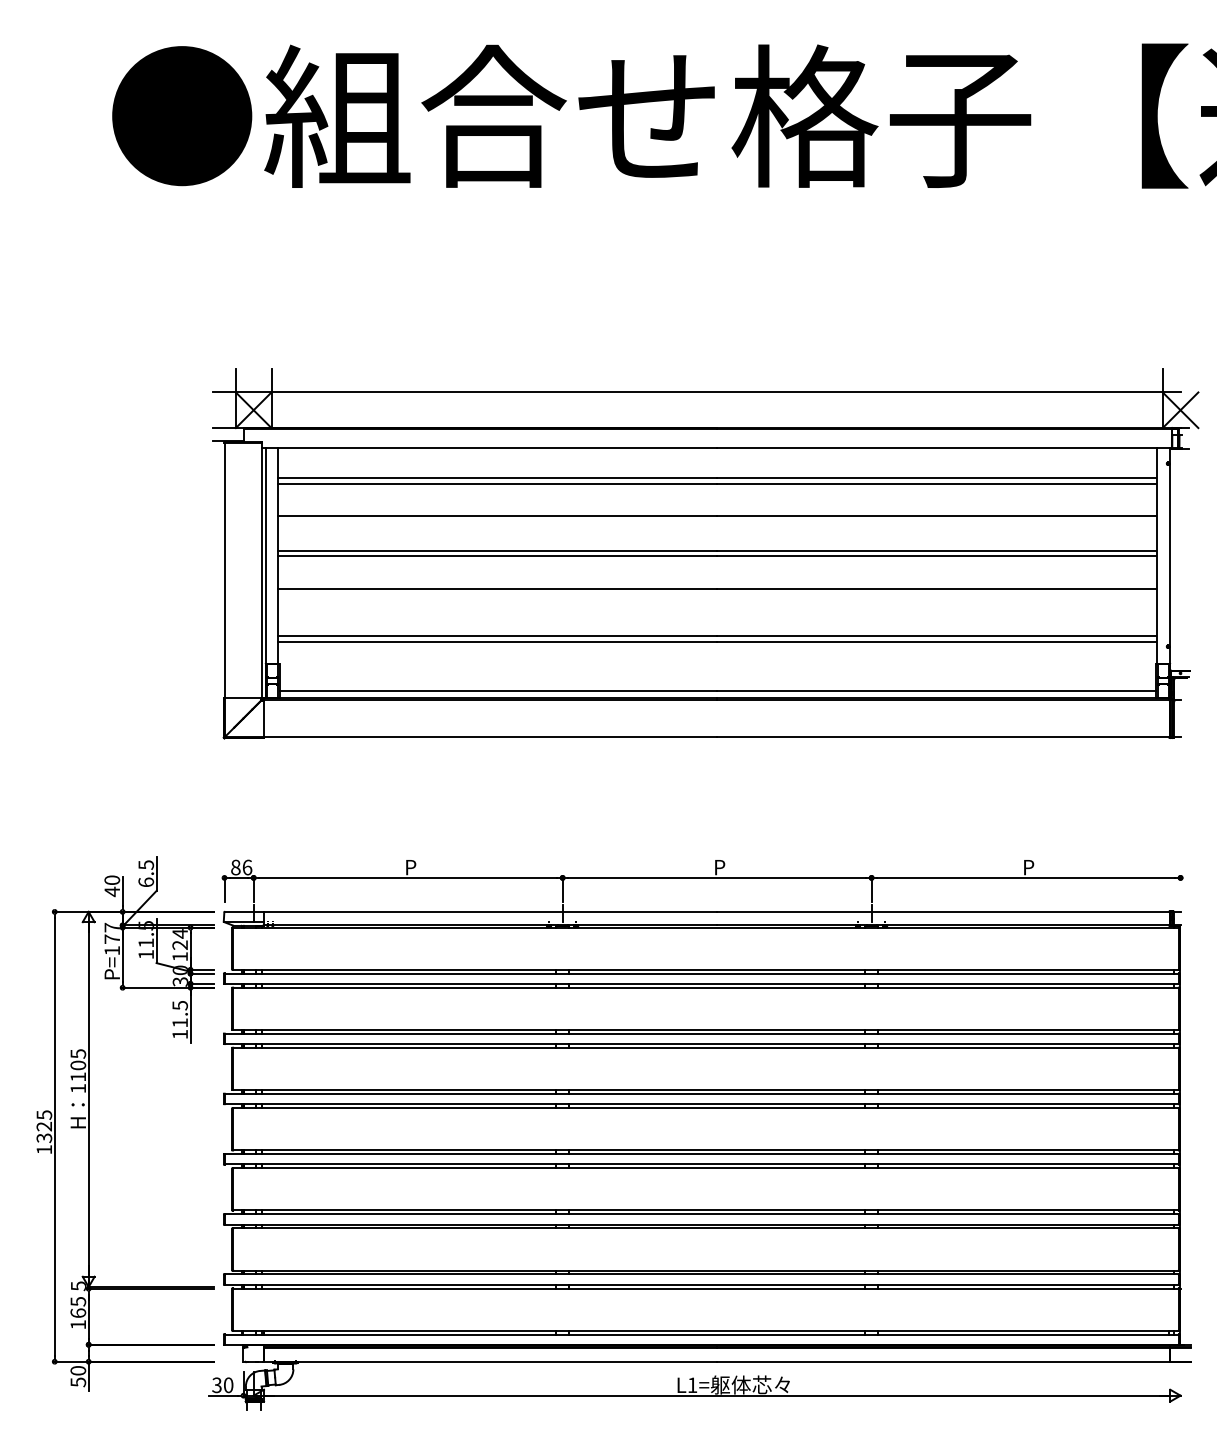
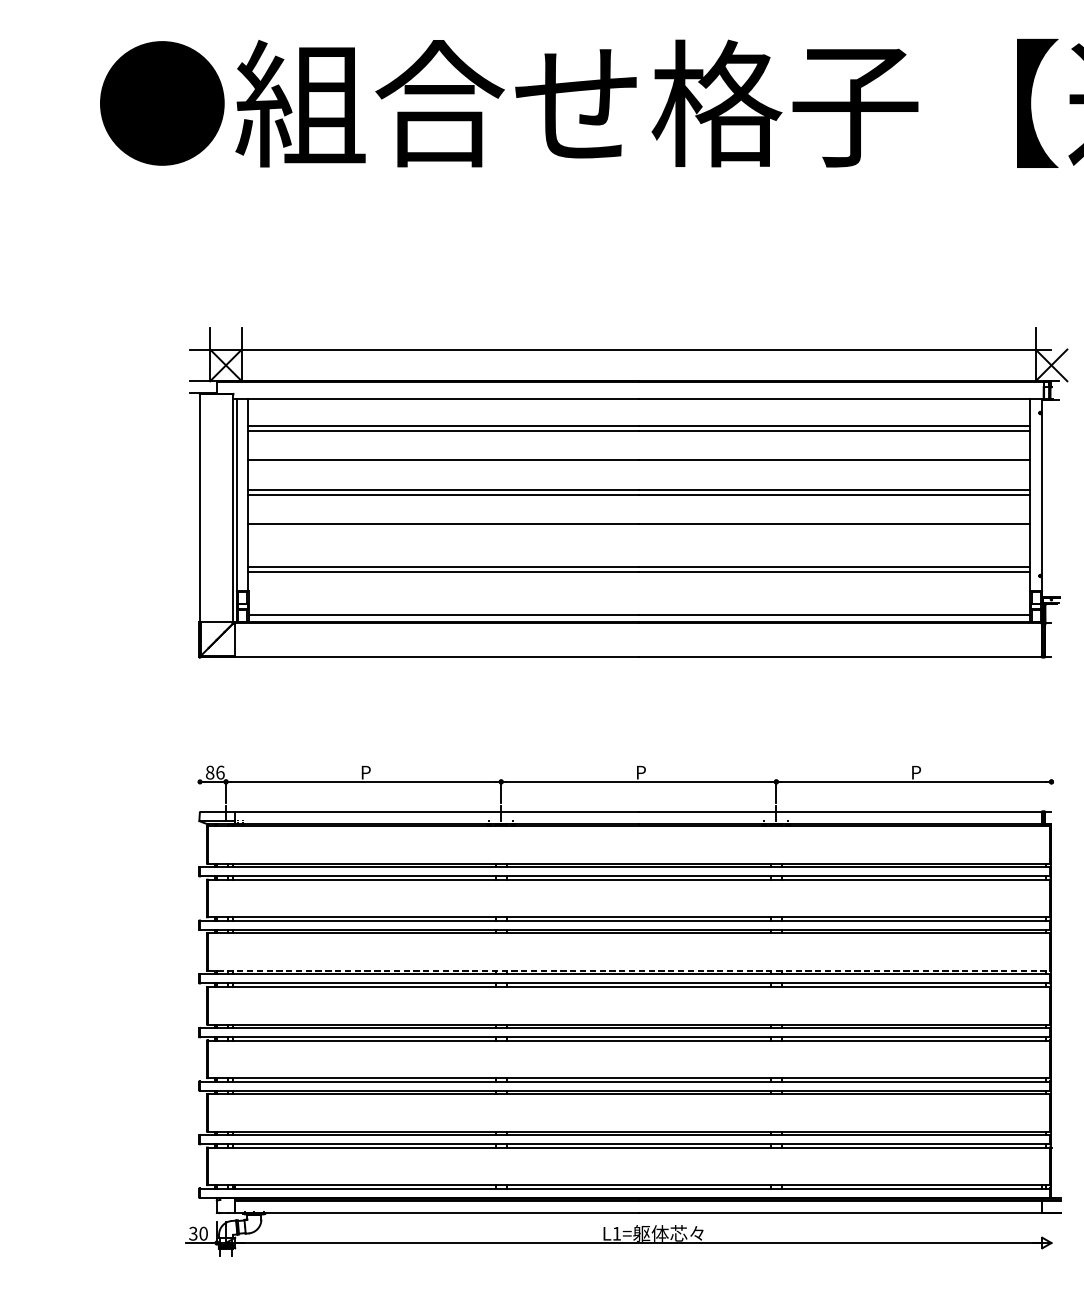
line: (224, 889) -> (200, 792), removed
line: (706, 1089) -> (629, 970), solid -> dashed
part: (89, 1123) -> (79, 1000), removed

